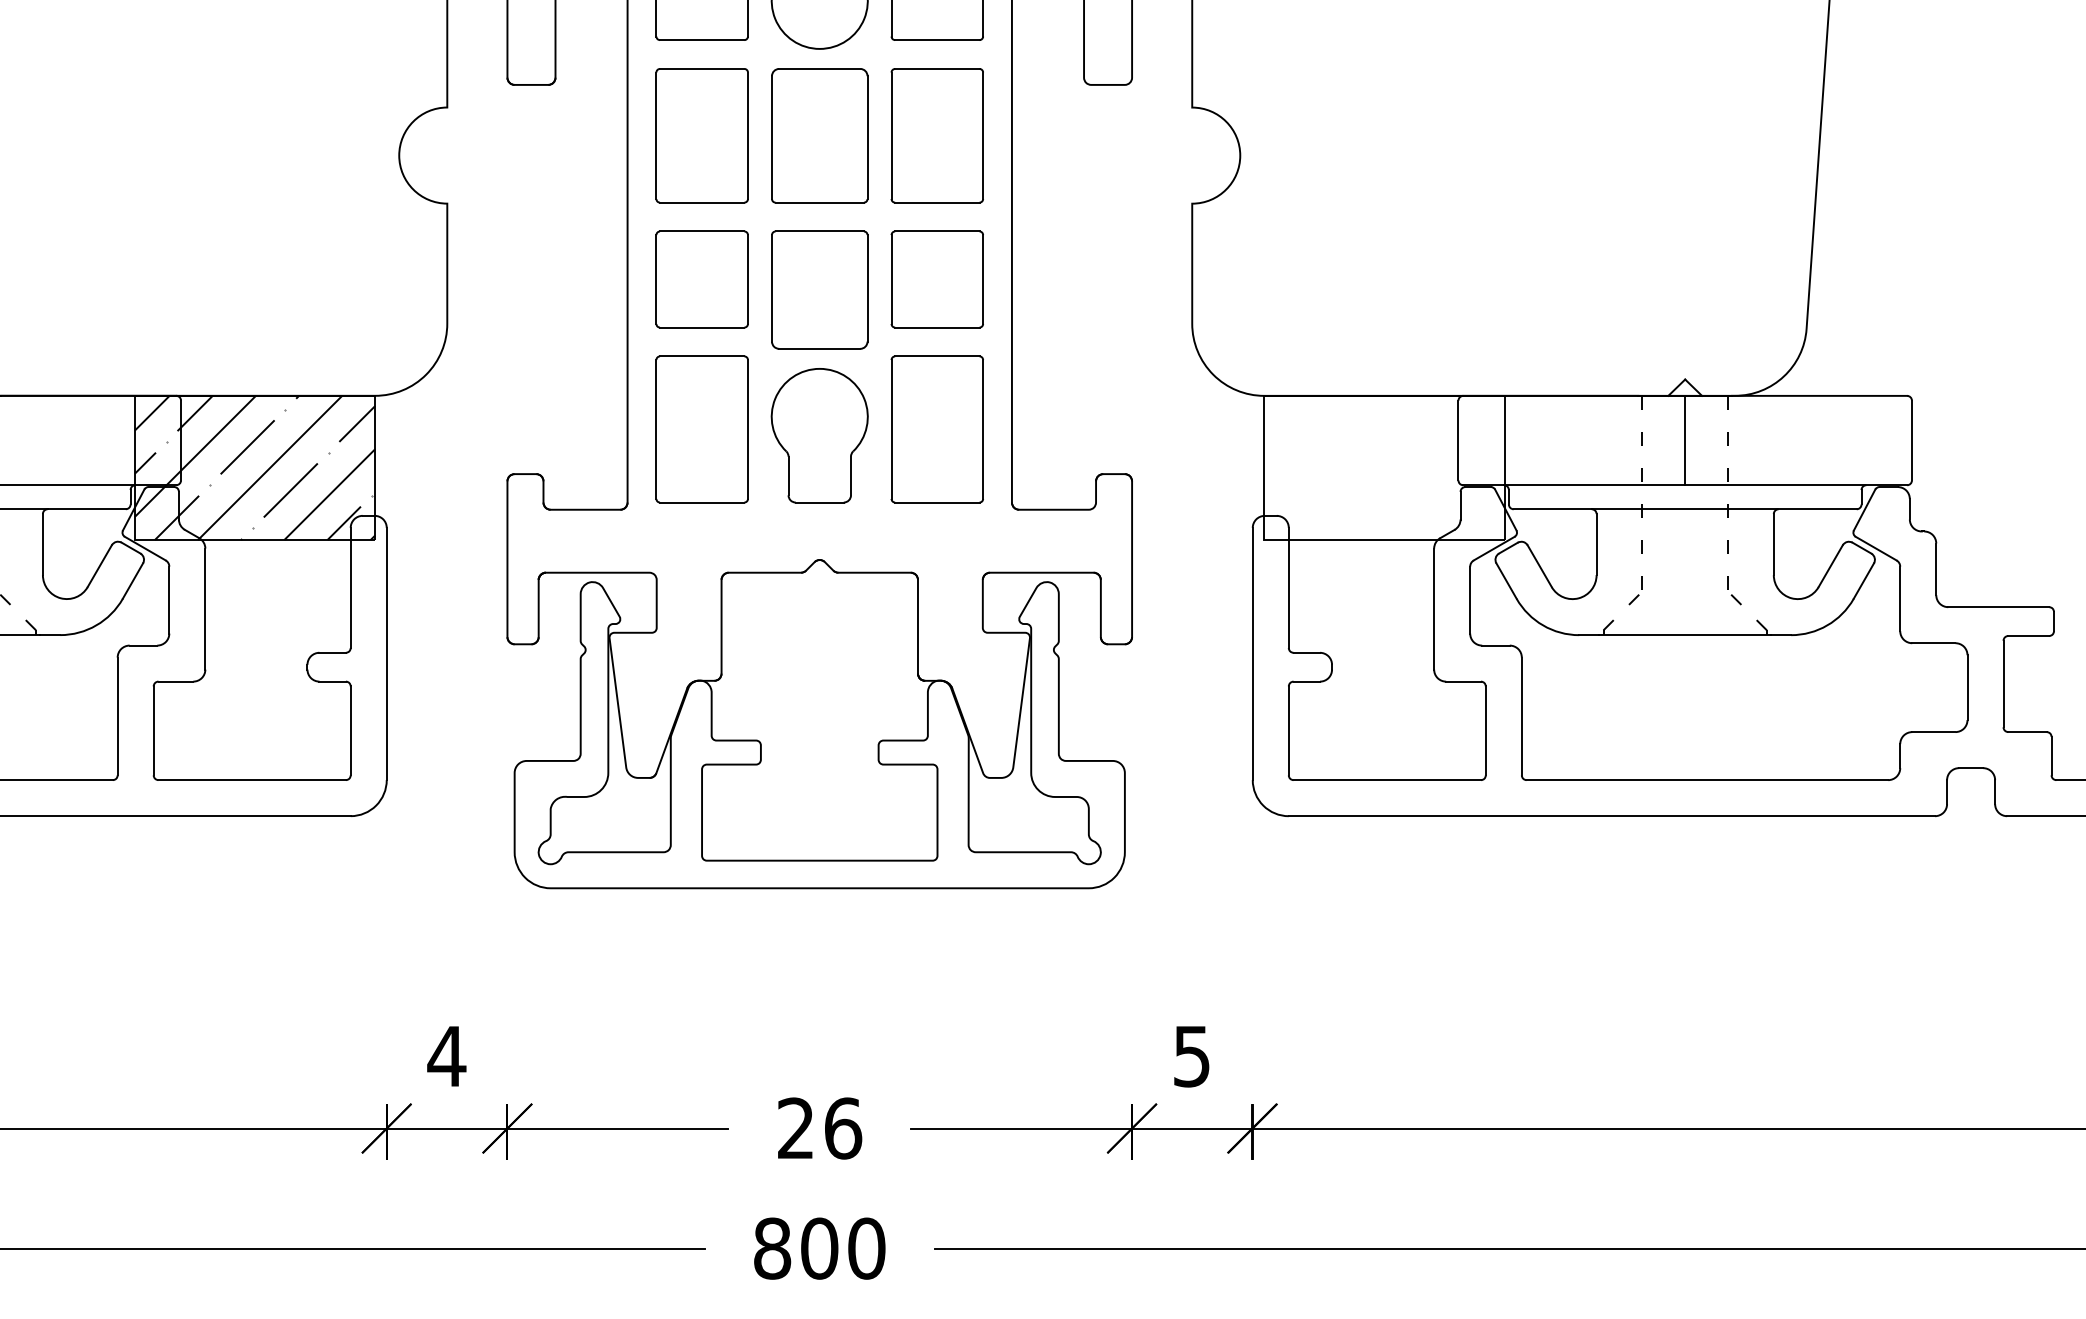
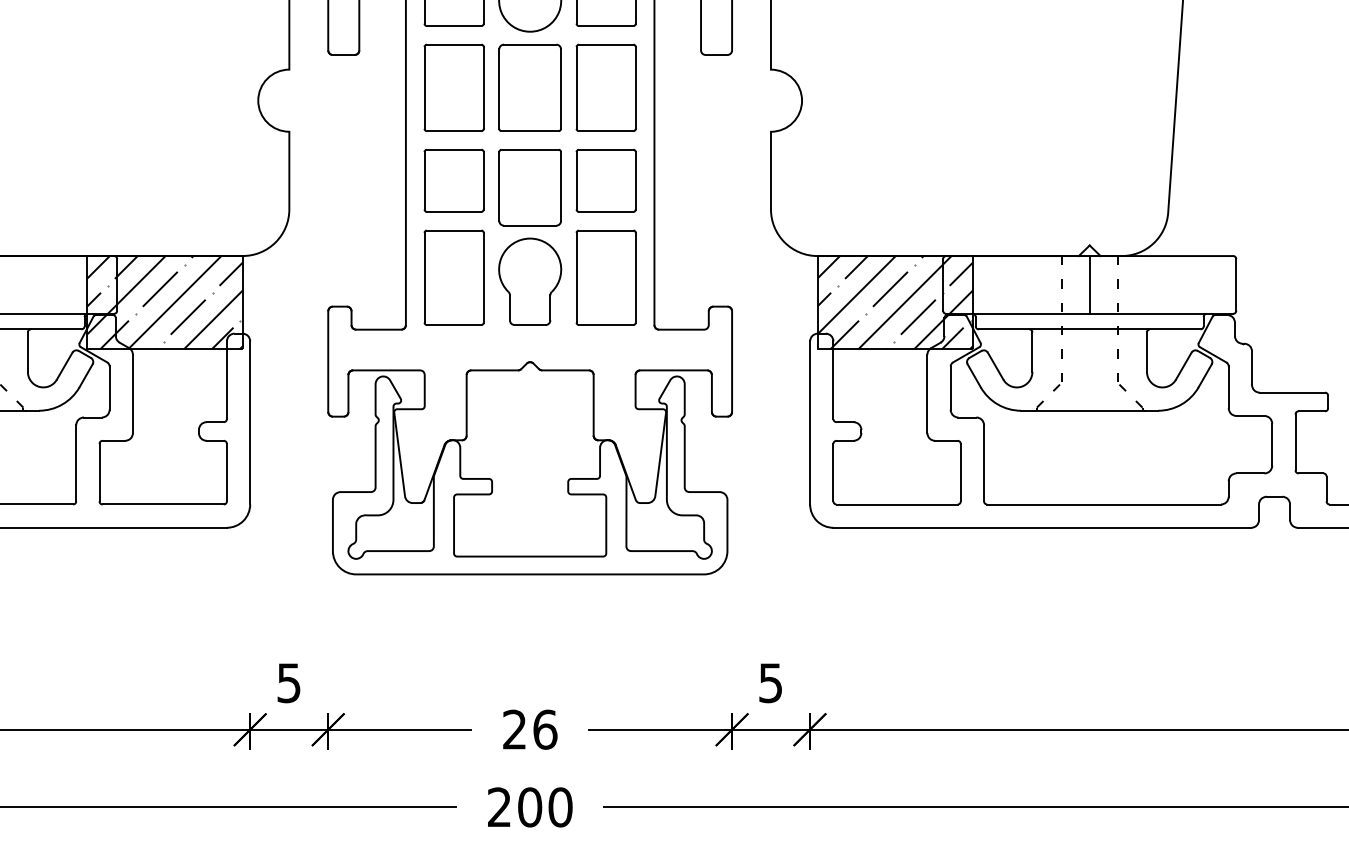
hatch: (1383, 467) -> (894, 302), added
text: (445, 1057) -> (288, 683), 4 -> 5
text: (772, 1248) -> (499, 807), 800 -> 200

